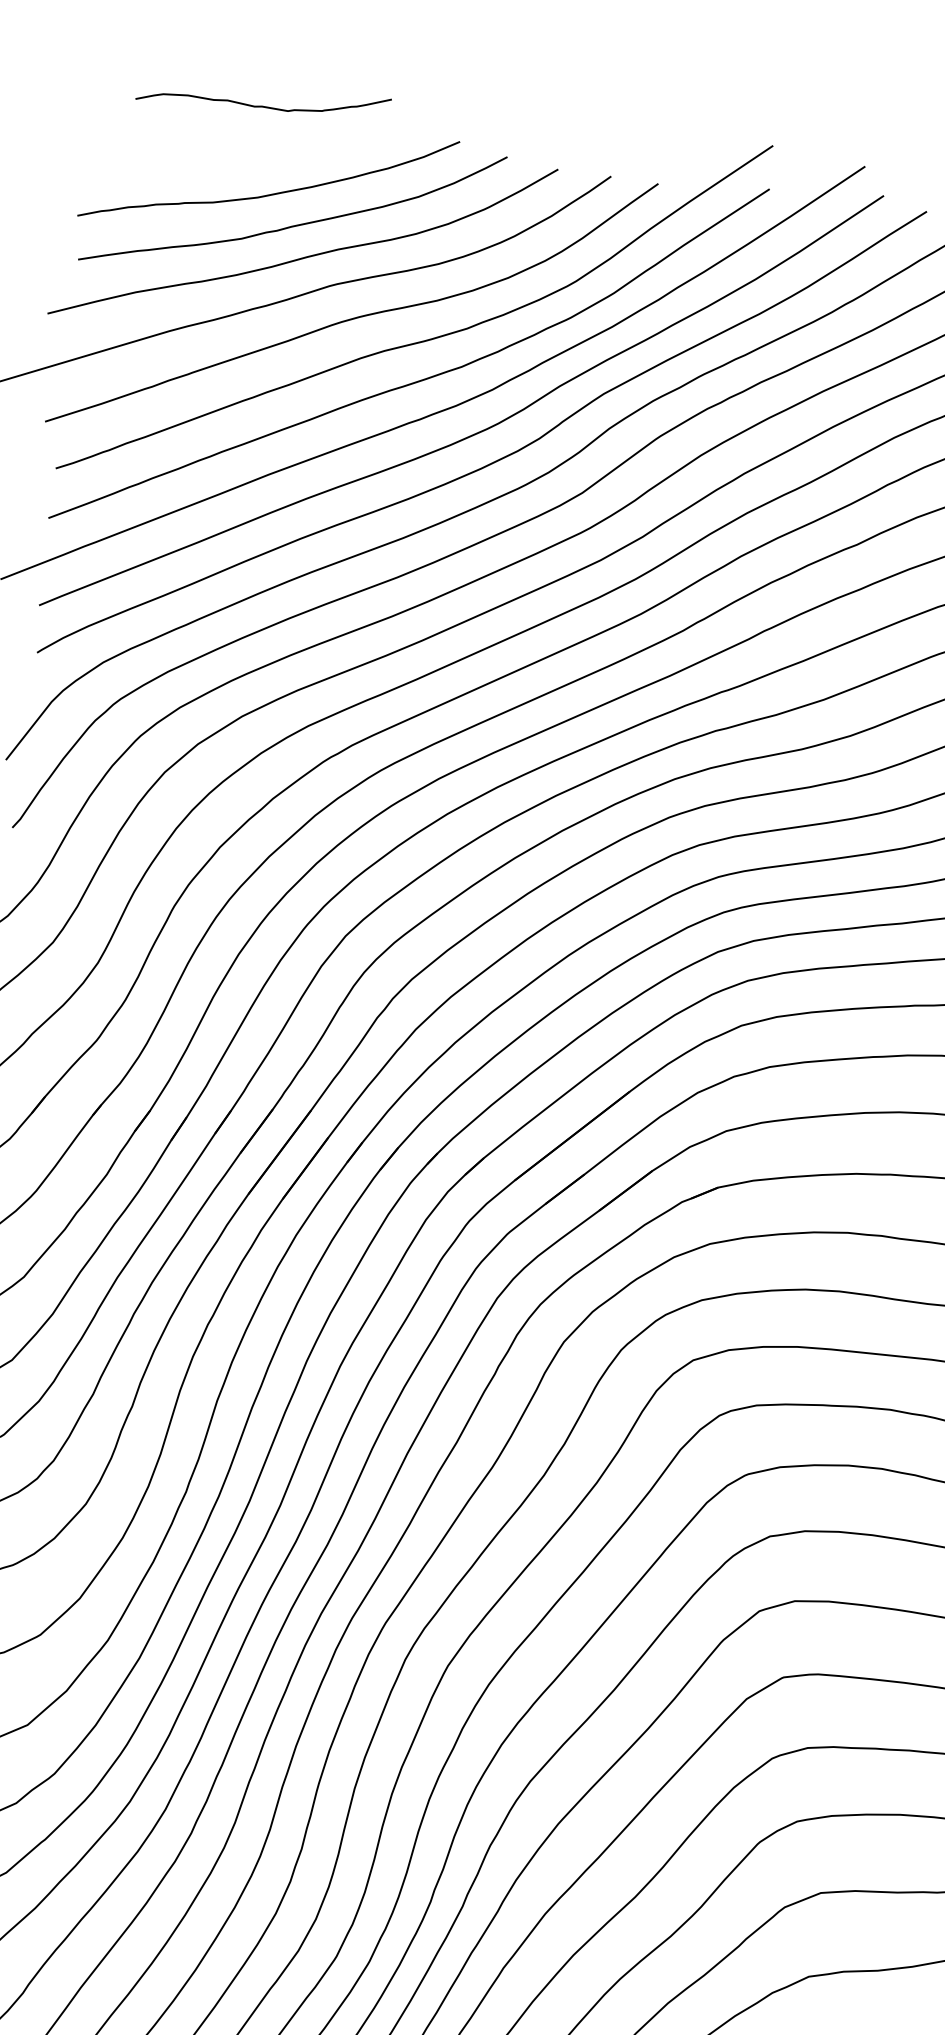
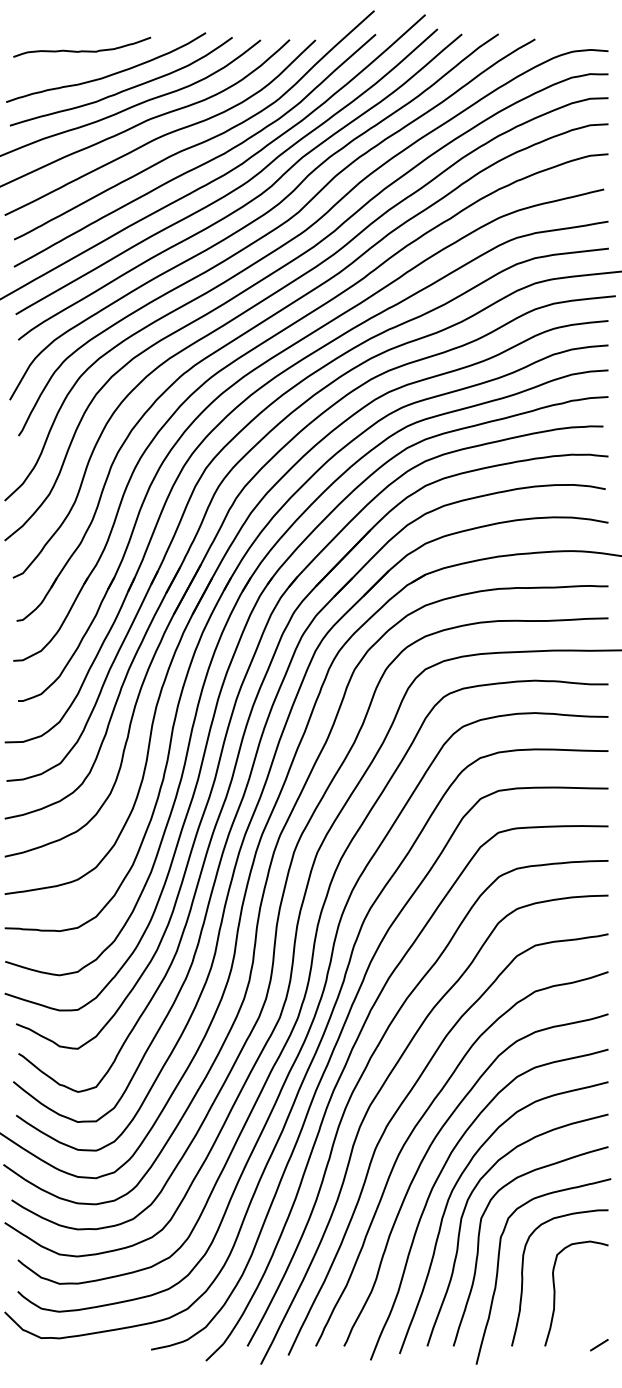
curve: (263, 105) -> (82, 50), moved

